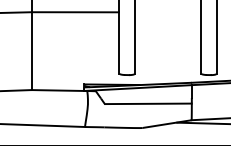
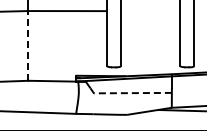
line: (31, 50) -> (28, 45), solid -> dashed
line: (148, 104) -> (133, 93), solid -> dashed

